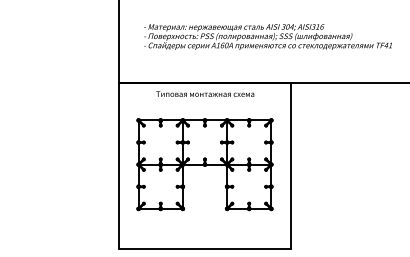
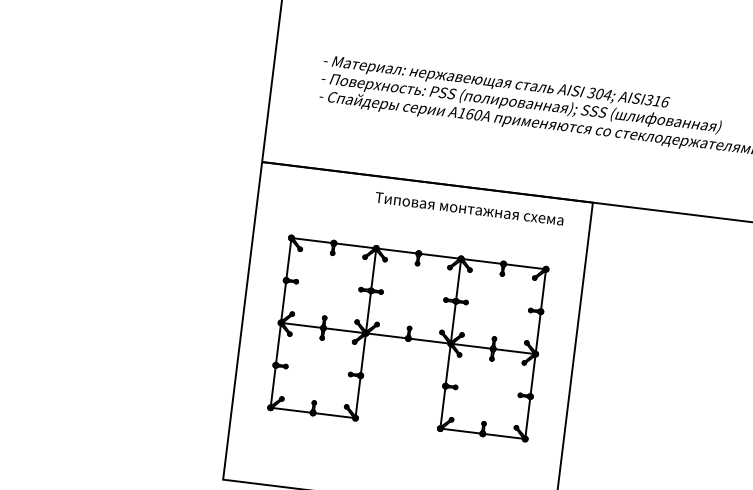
text: (205, 93) -> (470, 207), moved

